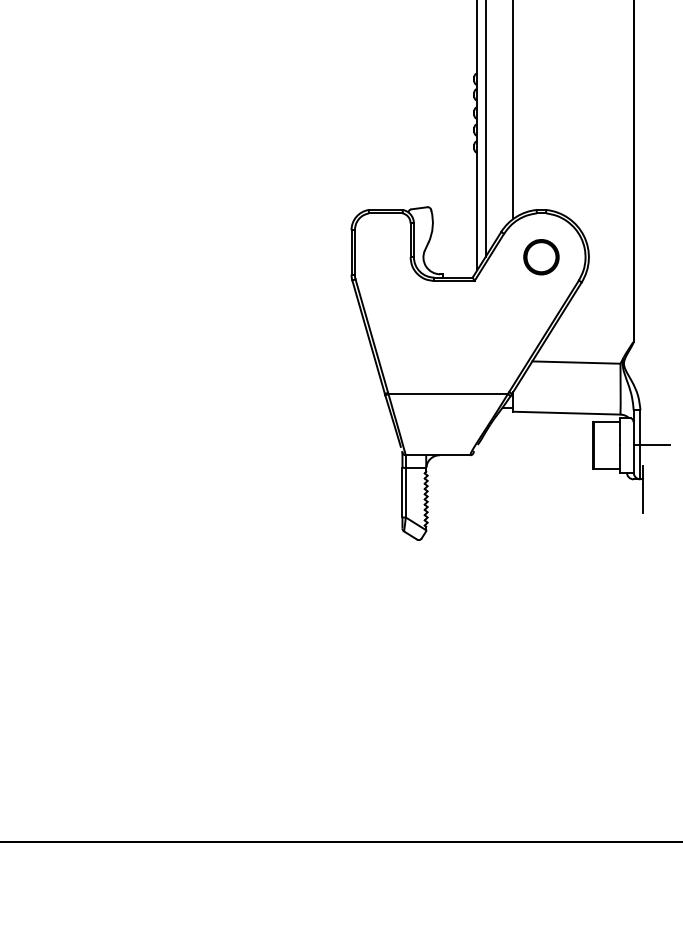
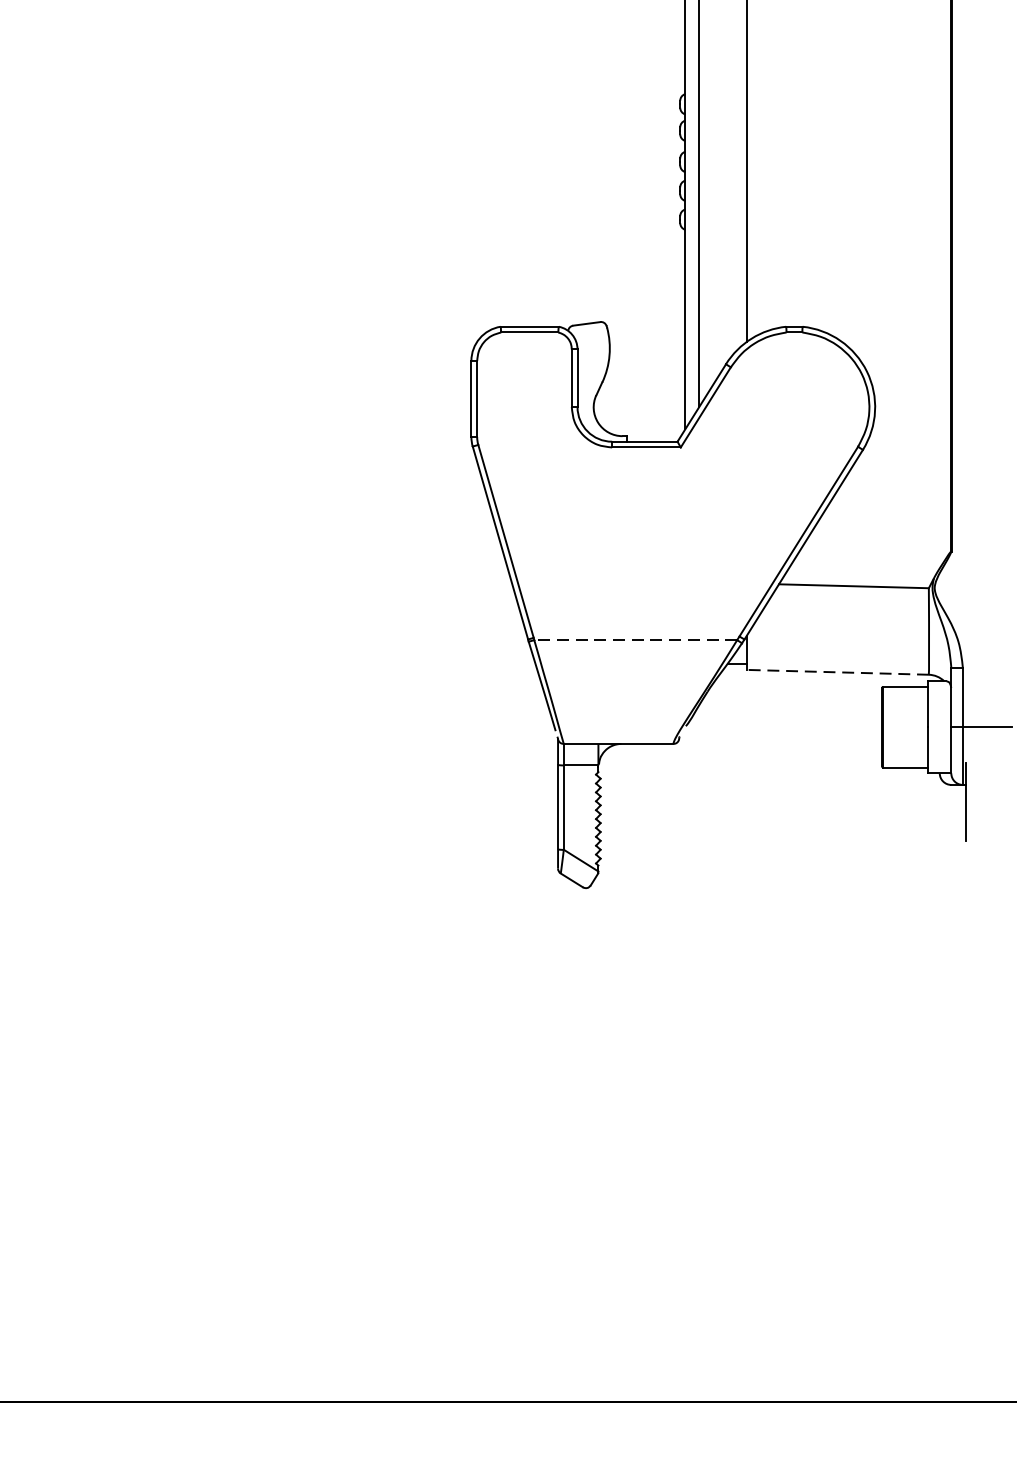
part: (541, 257) -> (794, 407), removed
line: (448, 394) -> (636, 640), solid -> dashed
line: (566, 413) -> (837, 672), solid -> dashed

